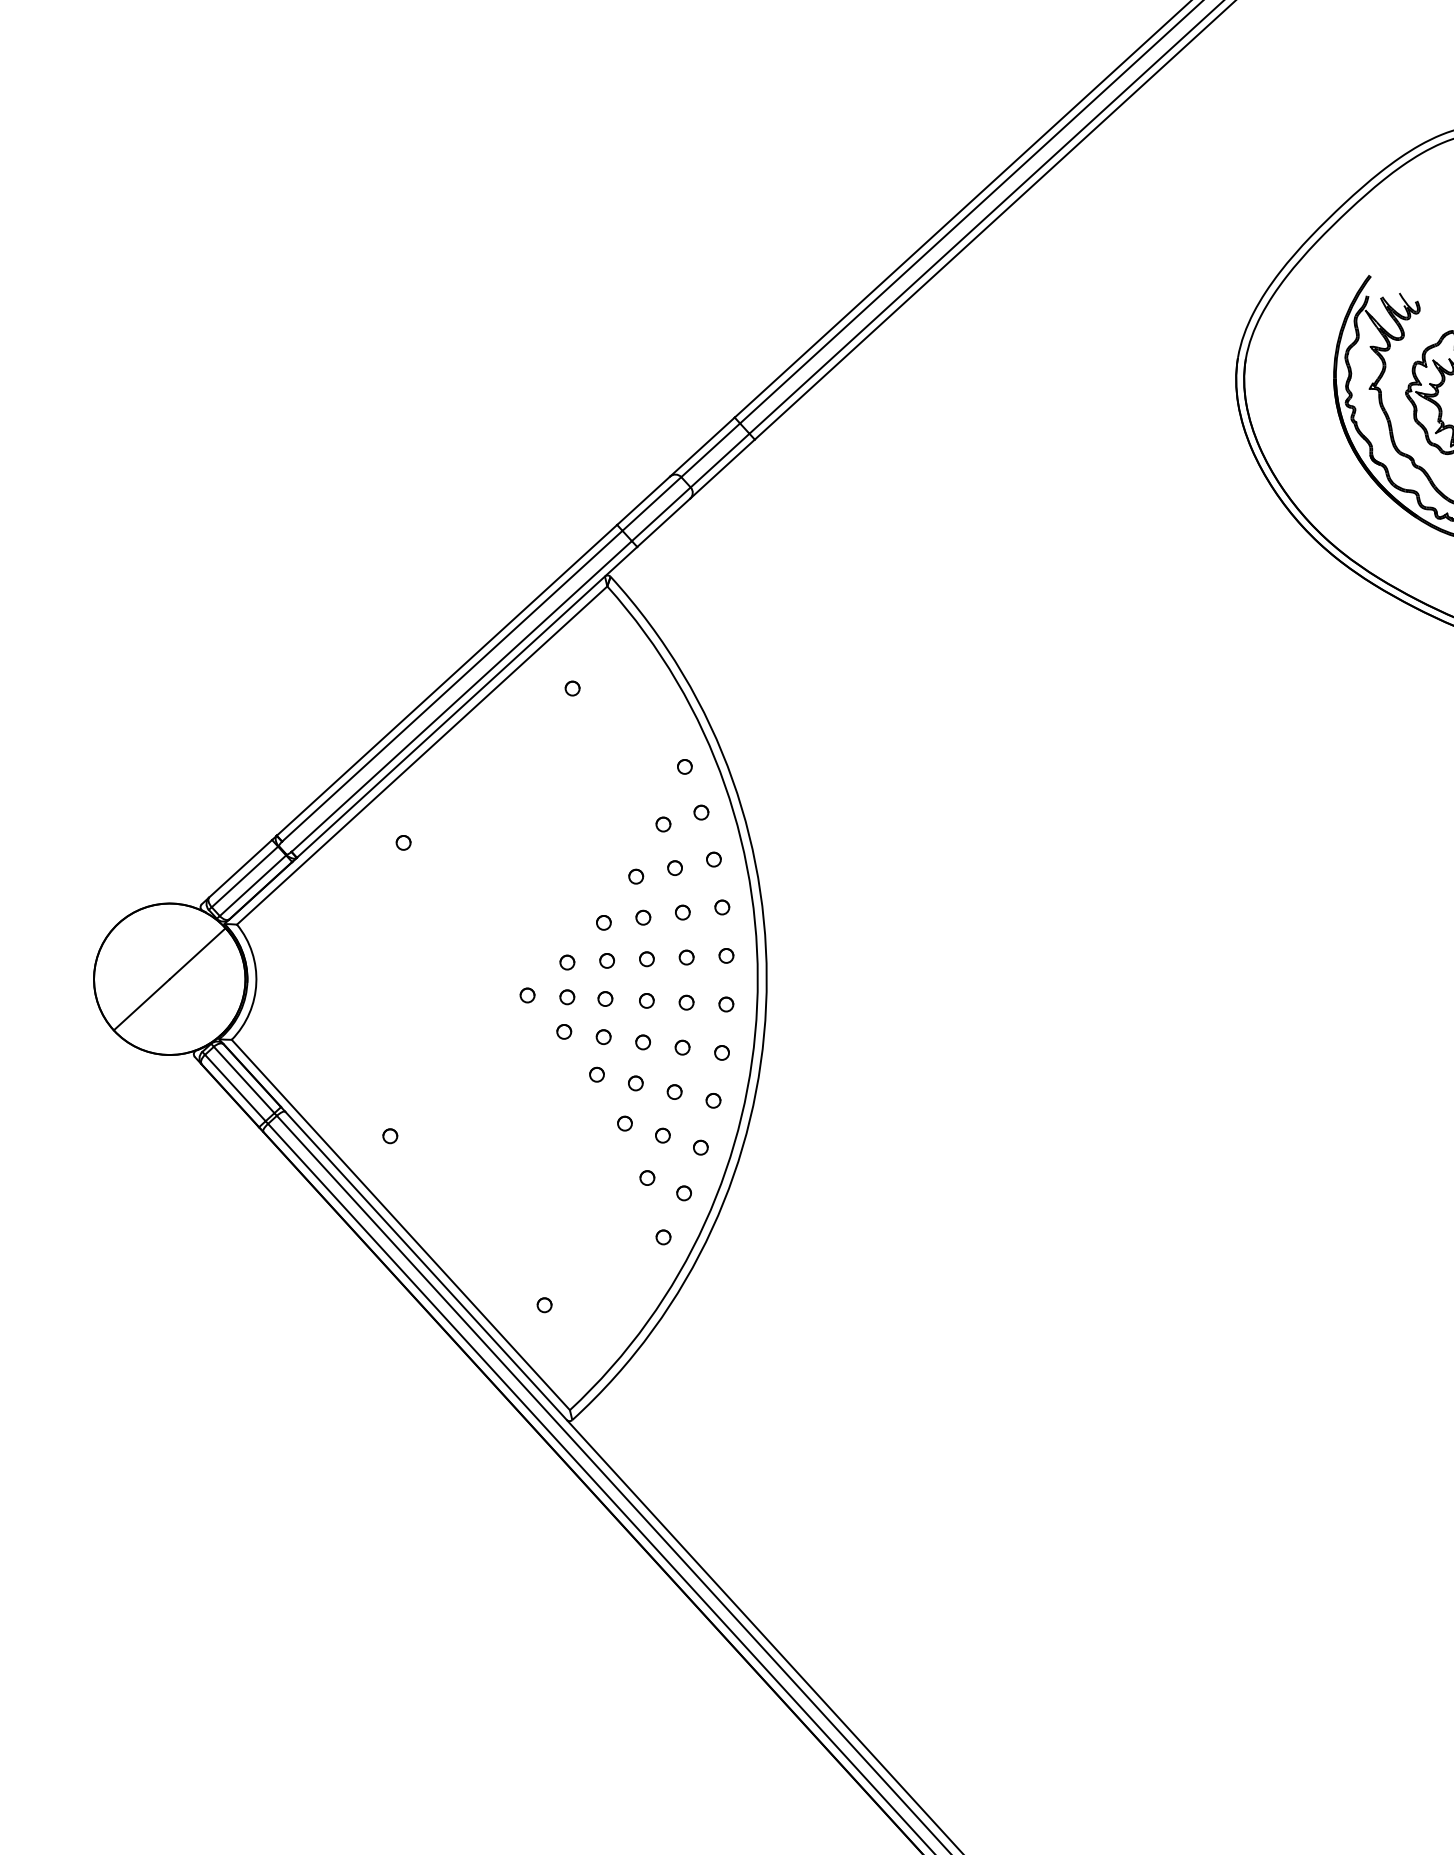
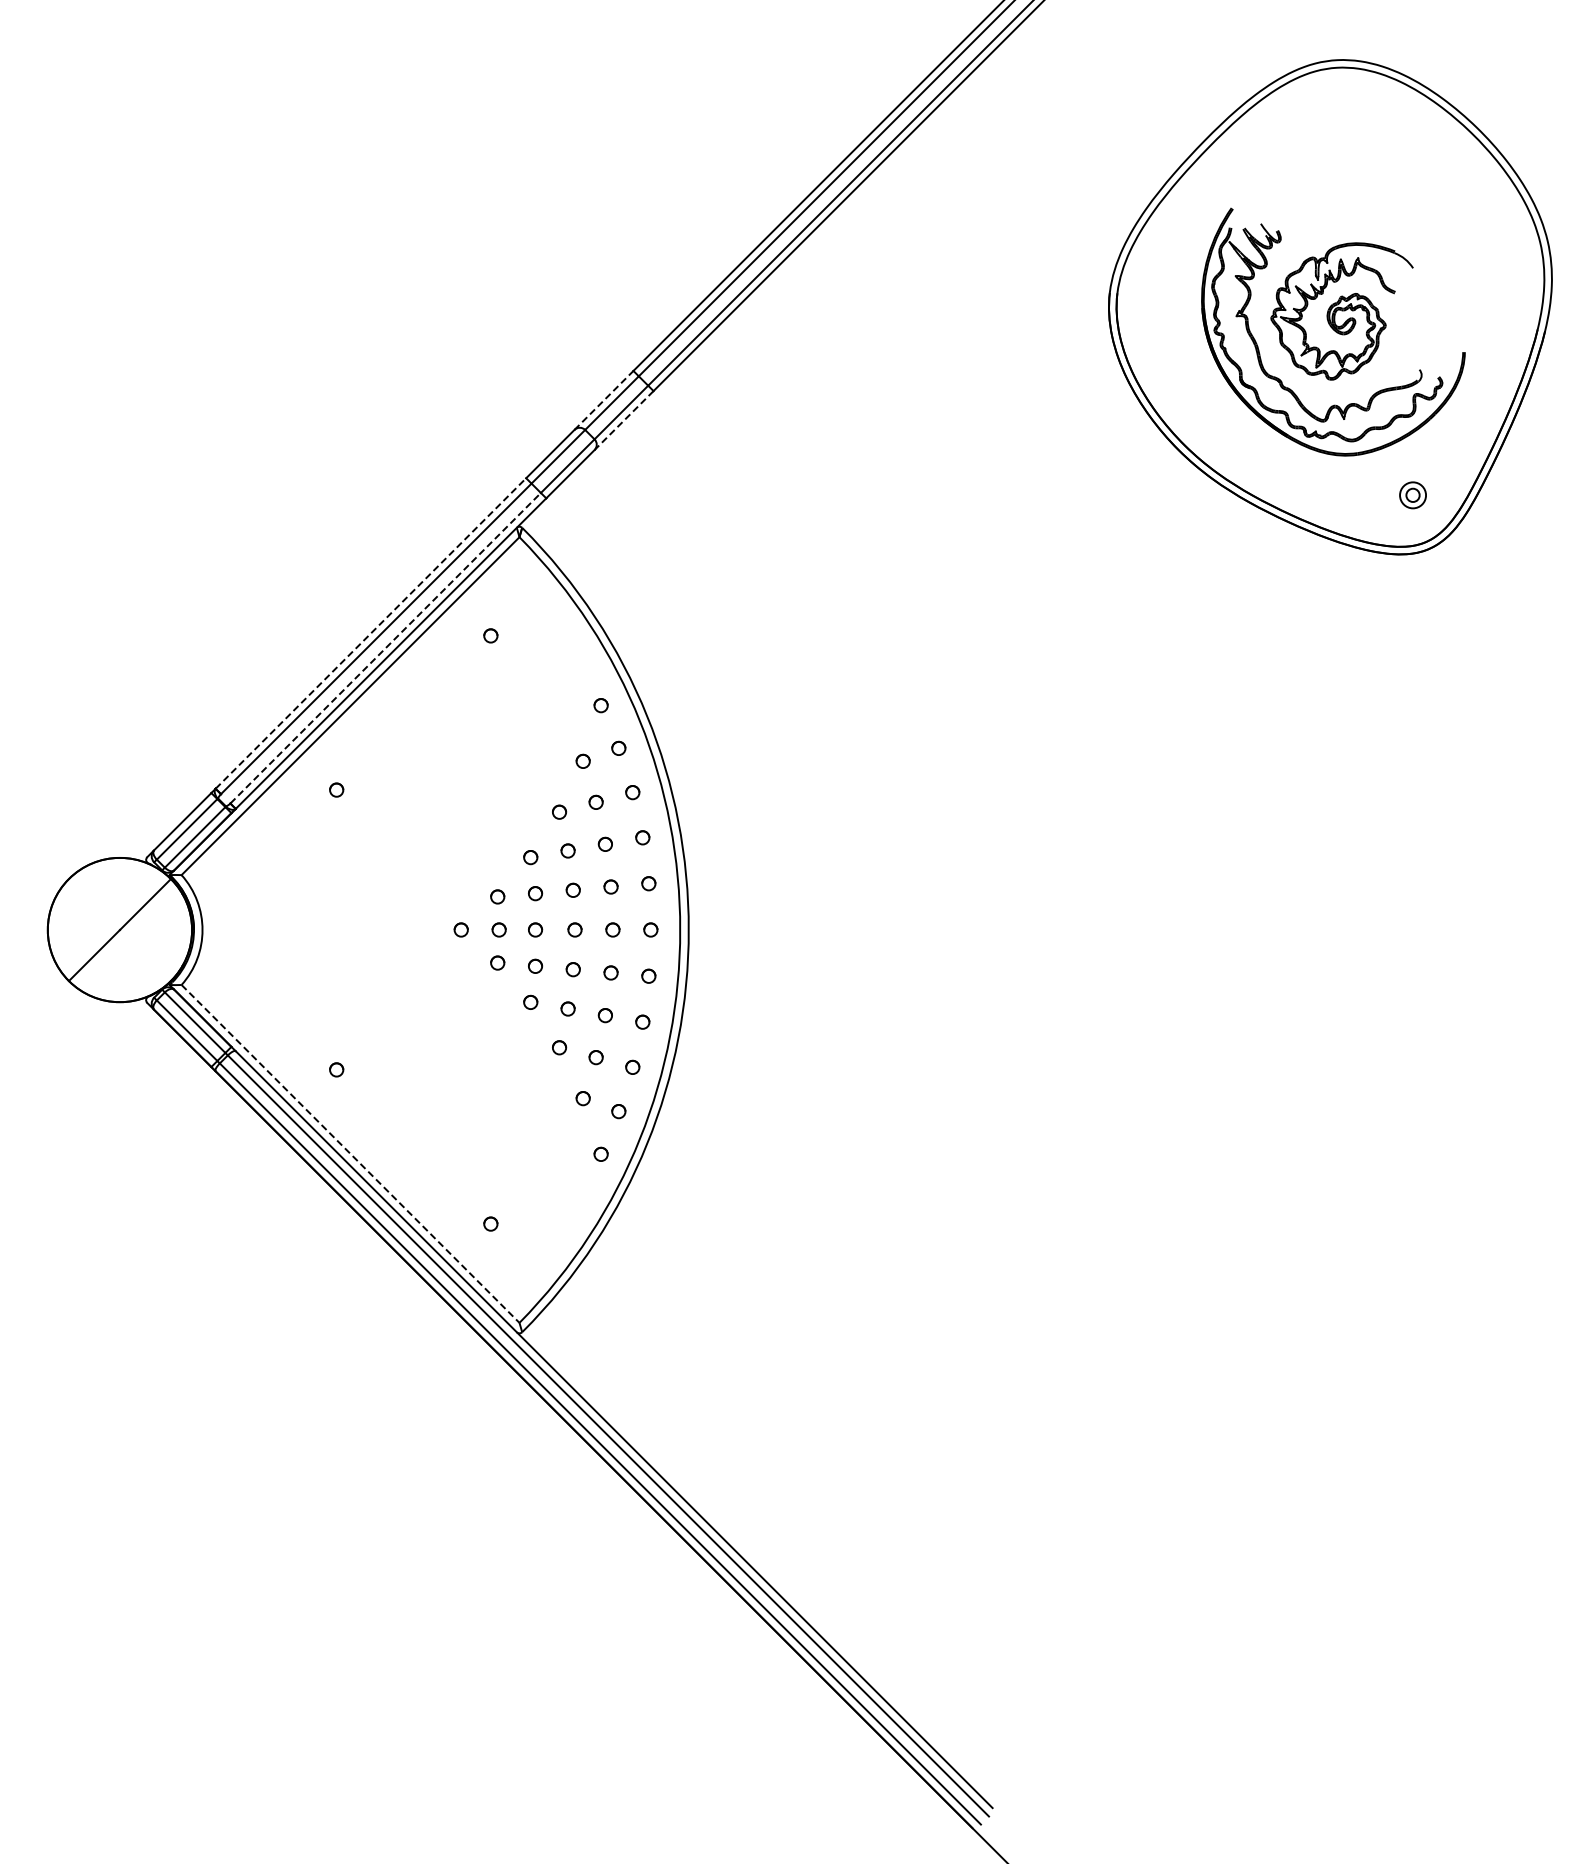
line: (701, 447) -> (603, 400), solid -> dashed
line: (722, 469) -> (624, 420), solid -> dashed
line: (446, 680) -> (370, 633), solid -> dashed
line: (461, 696) -> (385, 648), solid -> dashed
line: (400, 1224) -> (350, 1153), solid -> dashed

